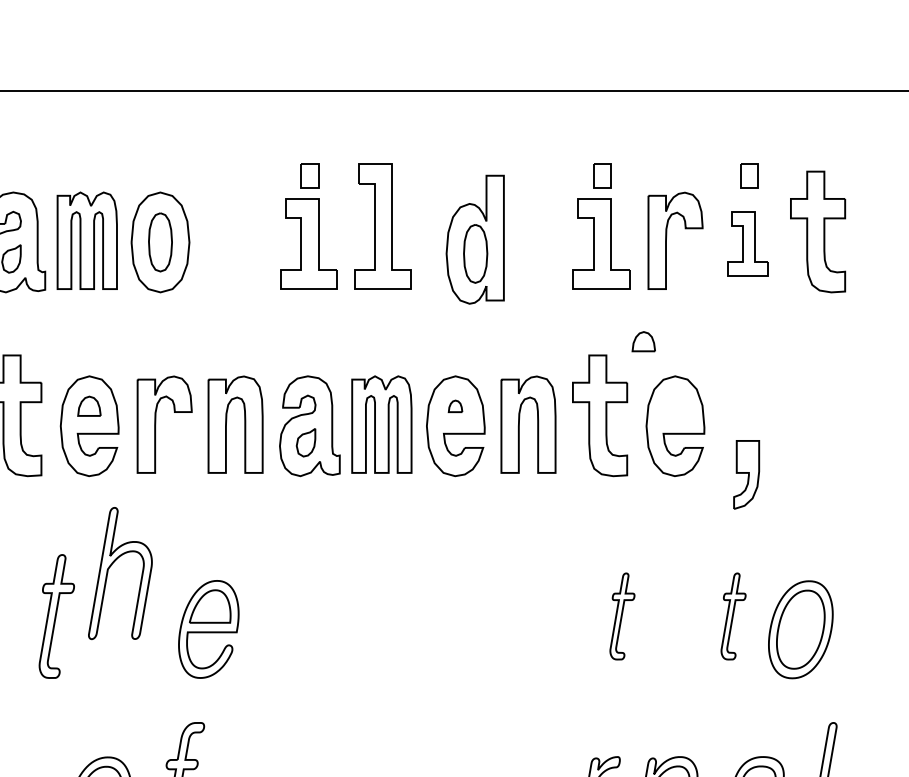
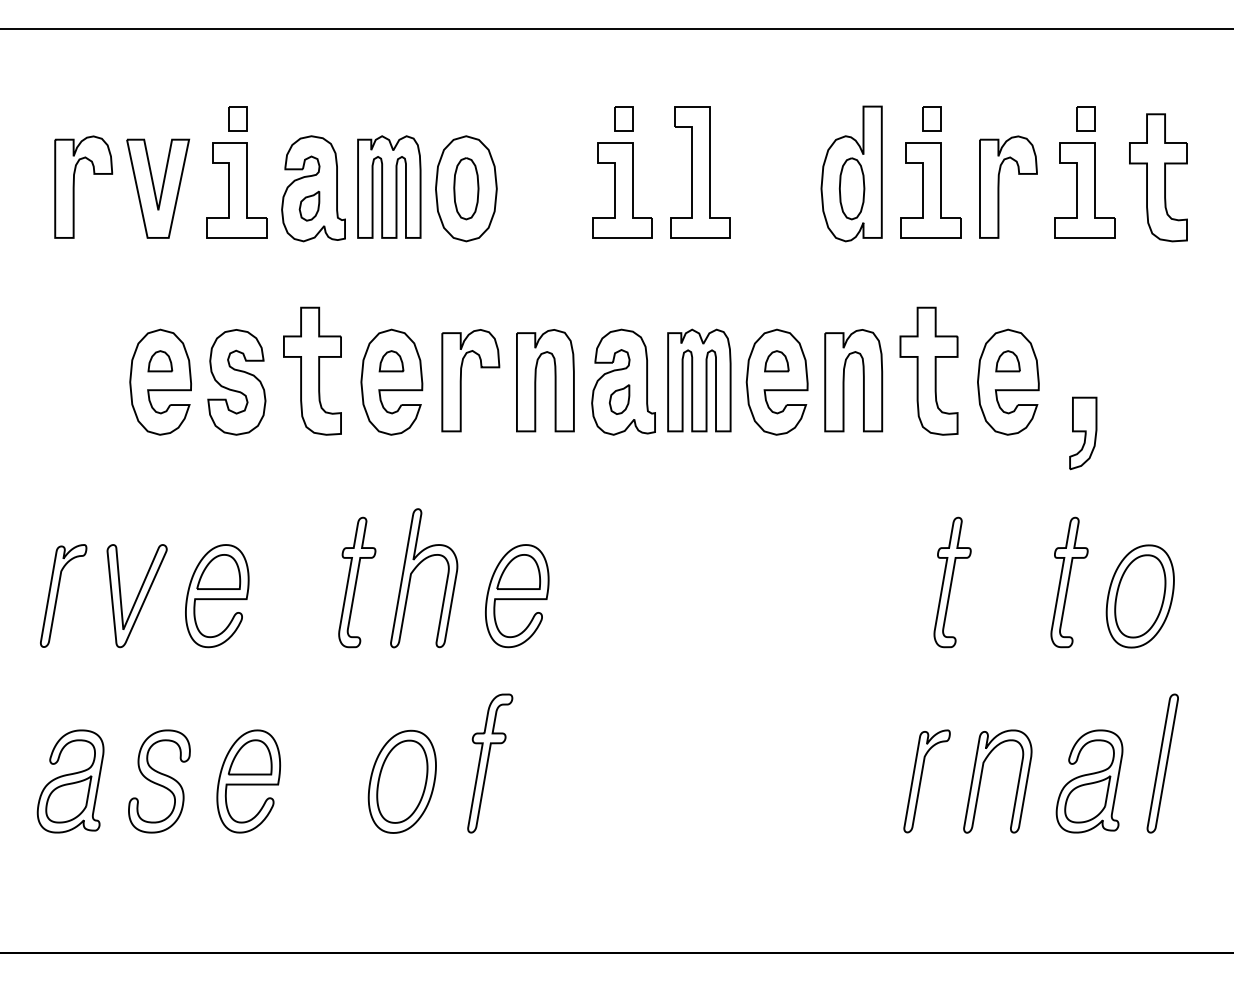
part: (475, 239) -> (851, 173), moved
part: (747, 244) -> (1084, 190), size x1.43
part: (643, 341) -> (1007, 361), moved
part: (455, 406) -> (776, 361), size x1.67
part: (110, 568) -> (413, 572), moved
part: (622, 616) -> (952, 582), size x1.43
part: (733, 616) -> (1069, 582), size x1.43

